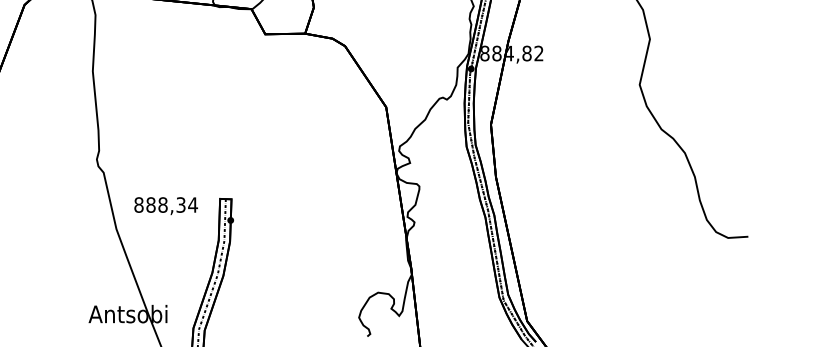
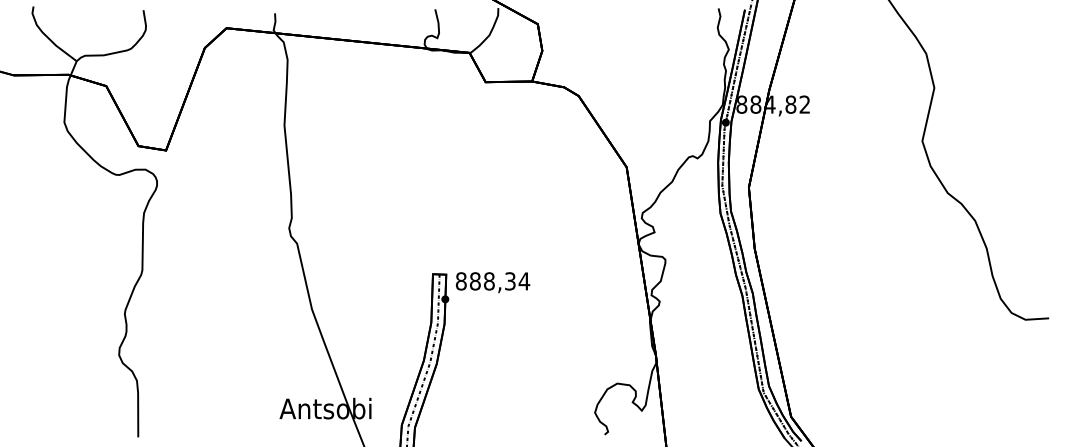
text: (165, 206) -> (492, 282), moved

